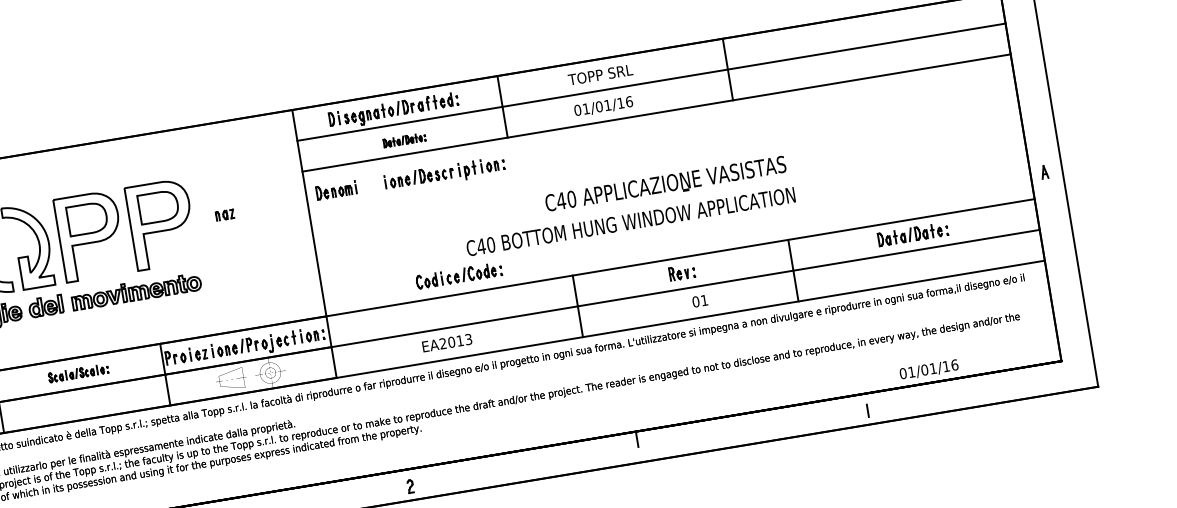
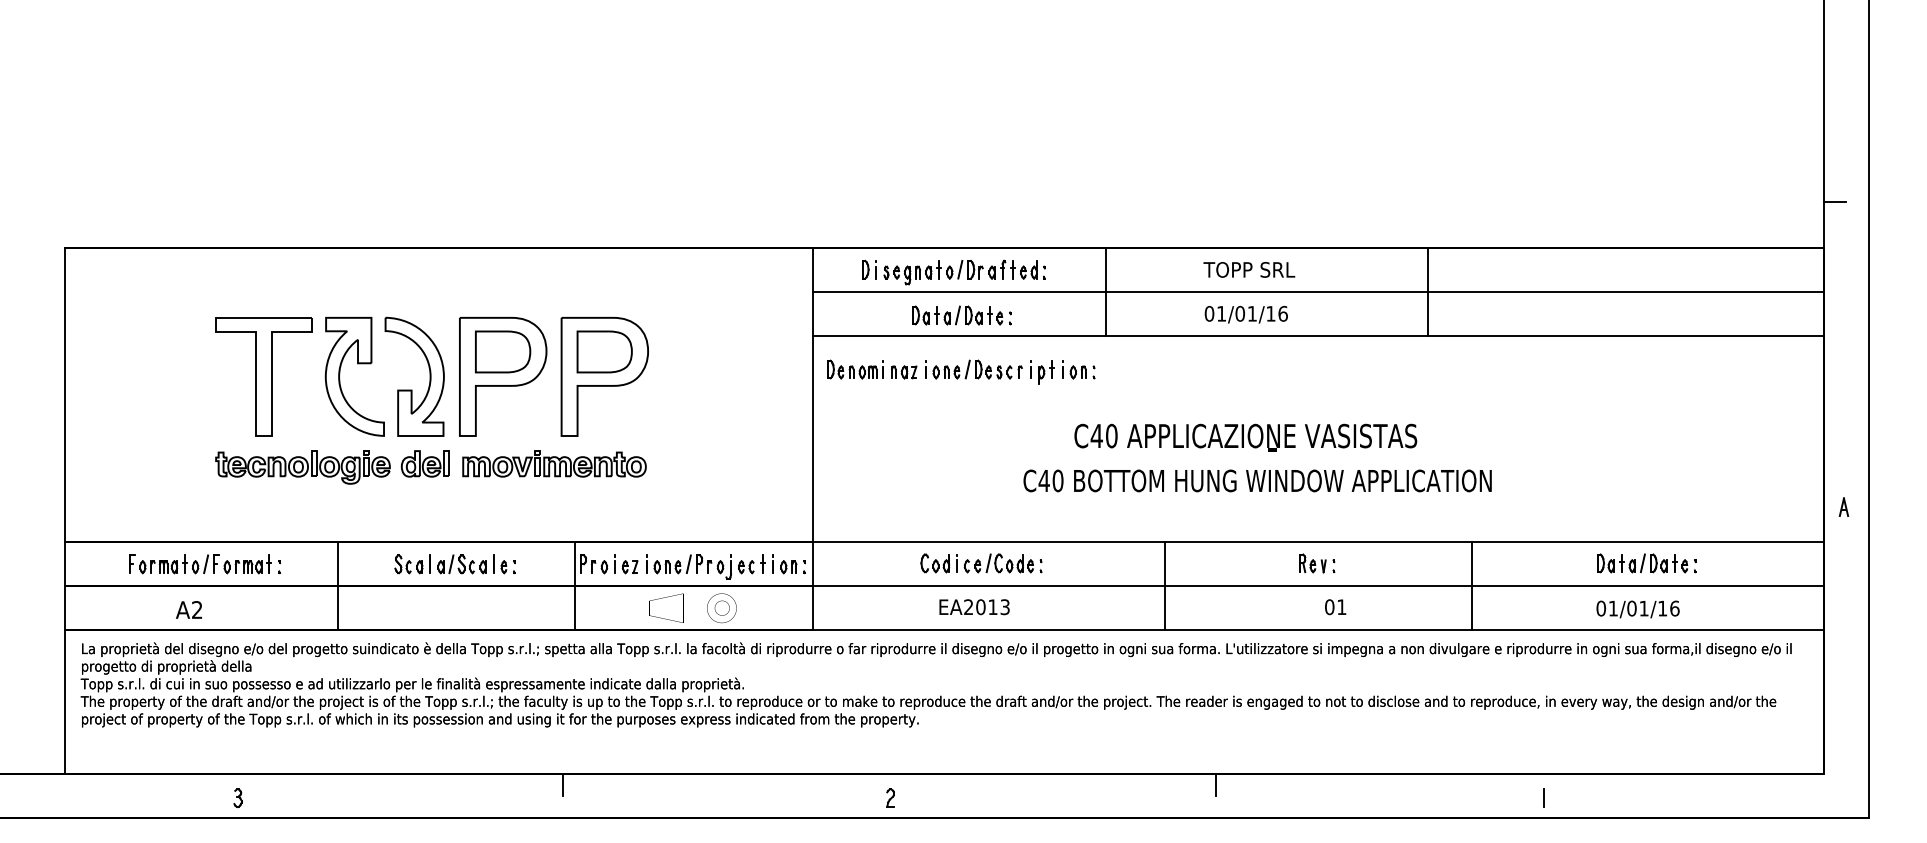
part: (404, 140) -> (961, 315), size x1.67
text: (665, 184) -> (1245, 437), moved
part: (225, 215) -> (904, 372), moved
part: (459, 275) -> (981, 563), moved
text: (928, 370) -> (1637, 609), moved
part: (78, 373) -> (454, 564), size x1.43

